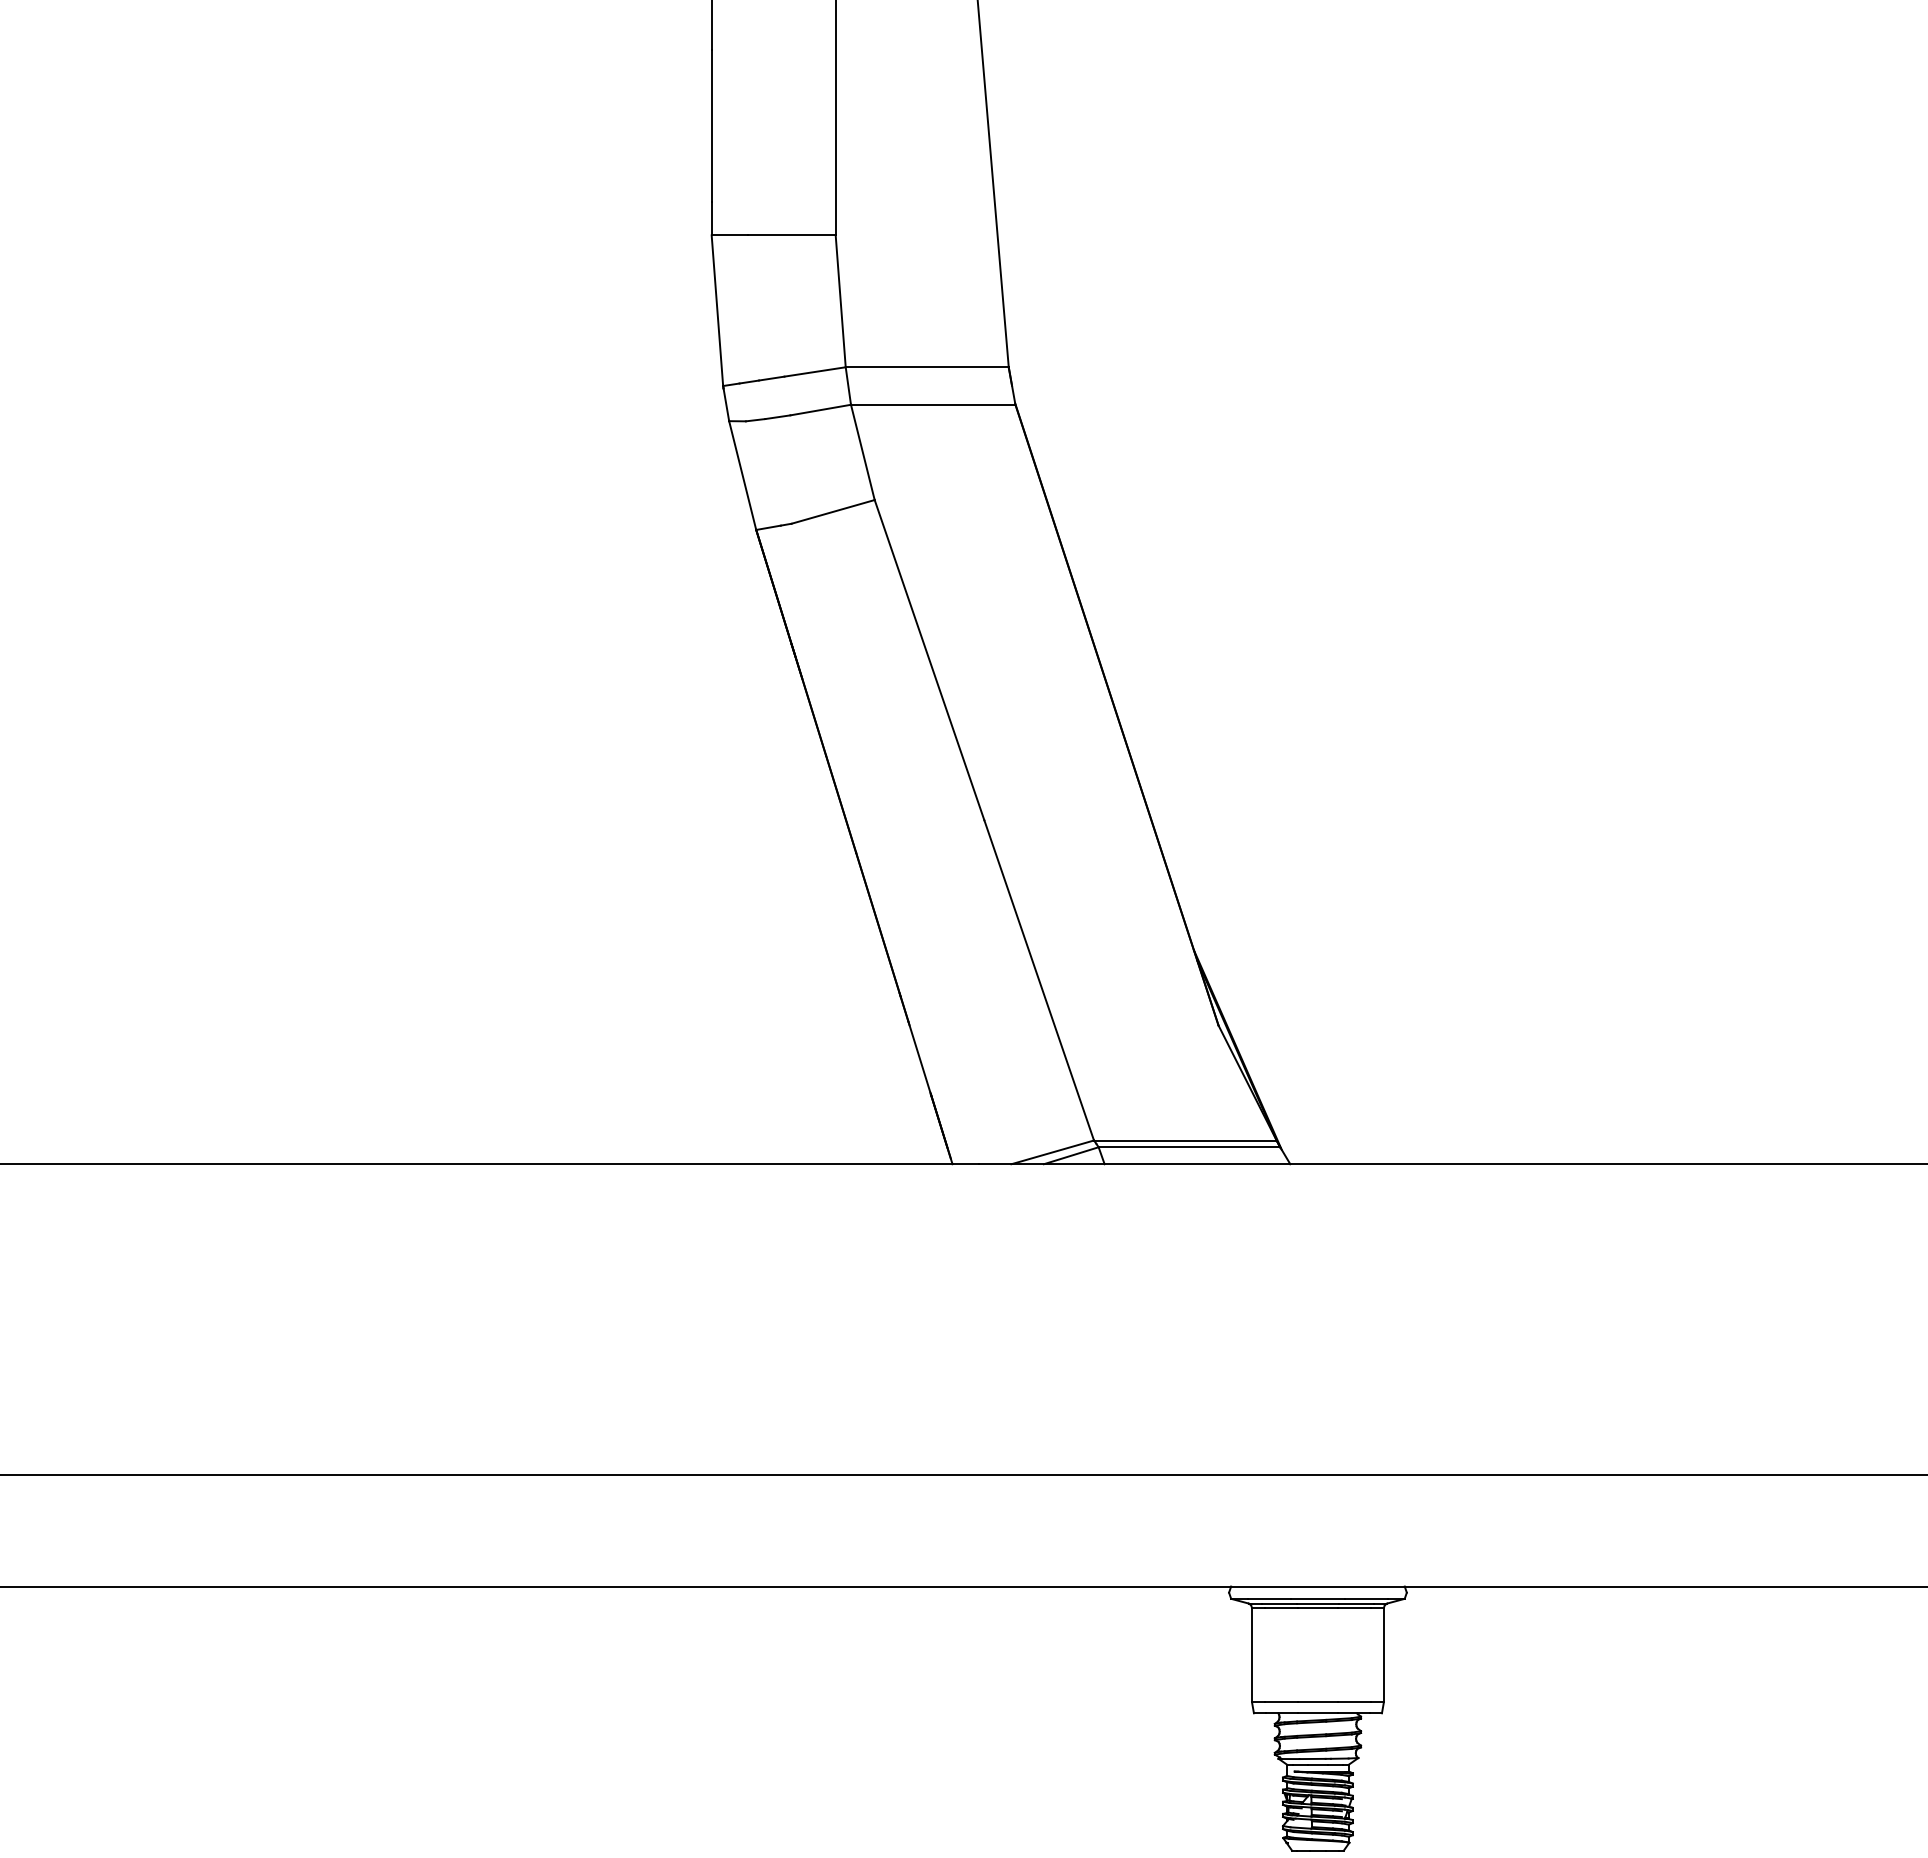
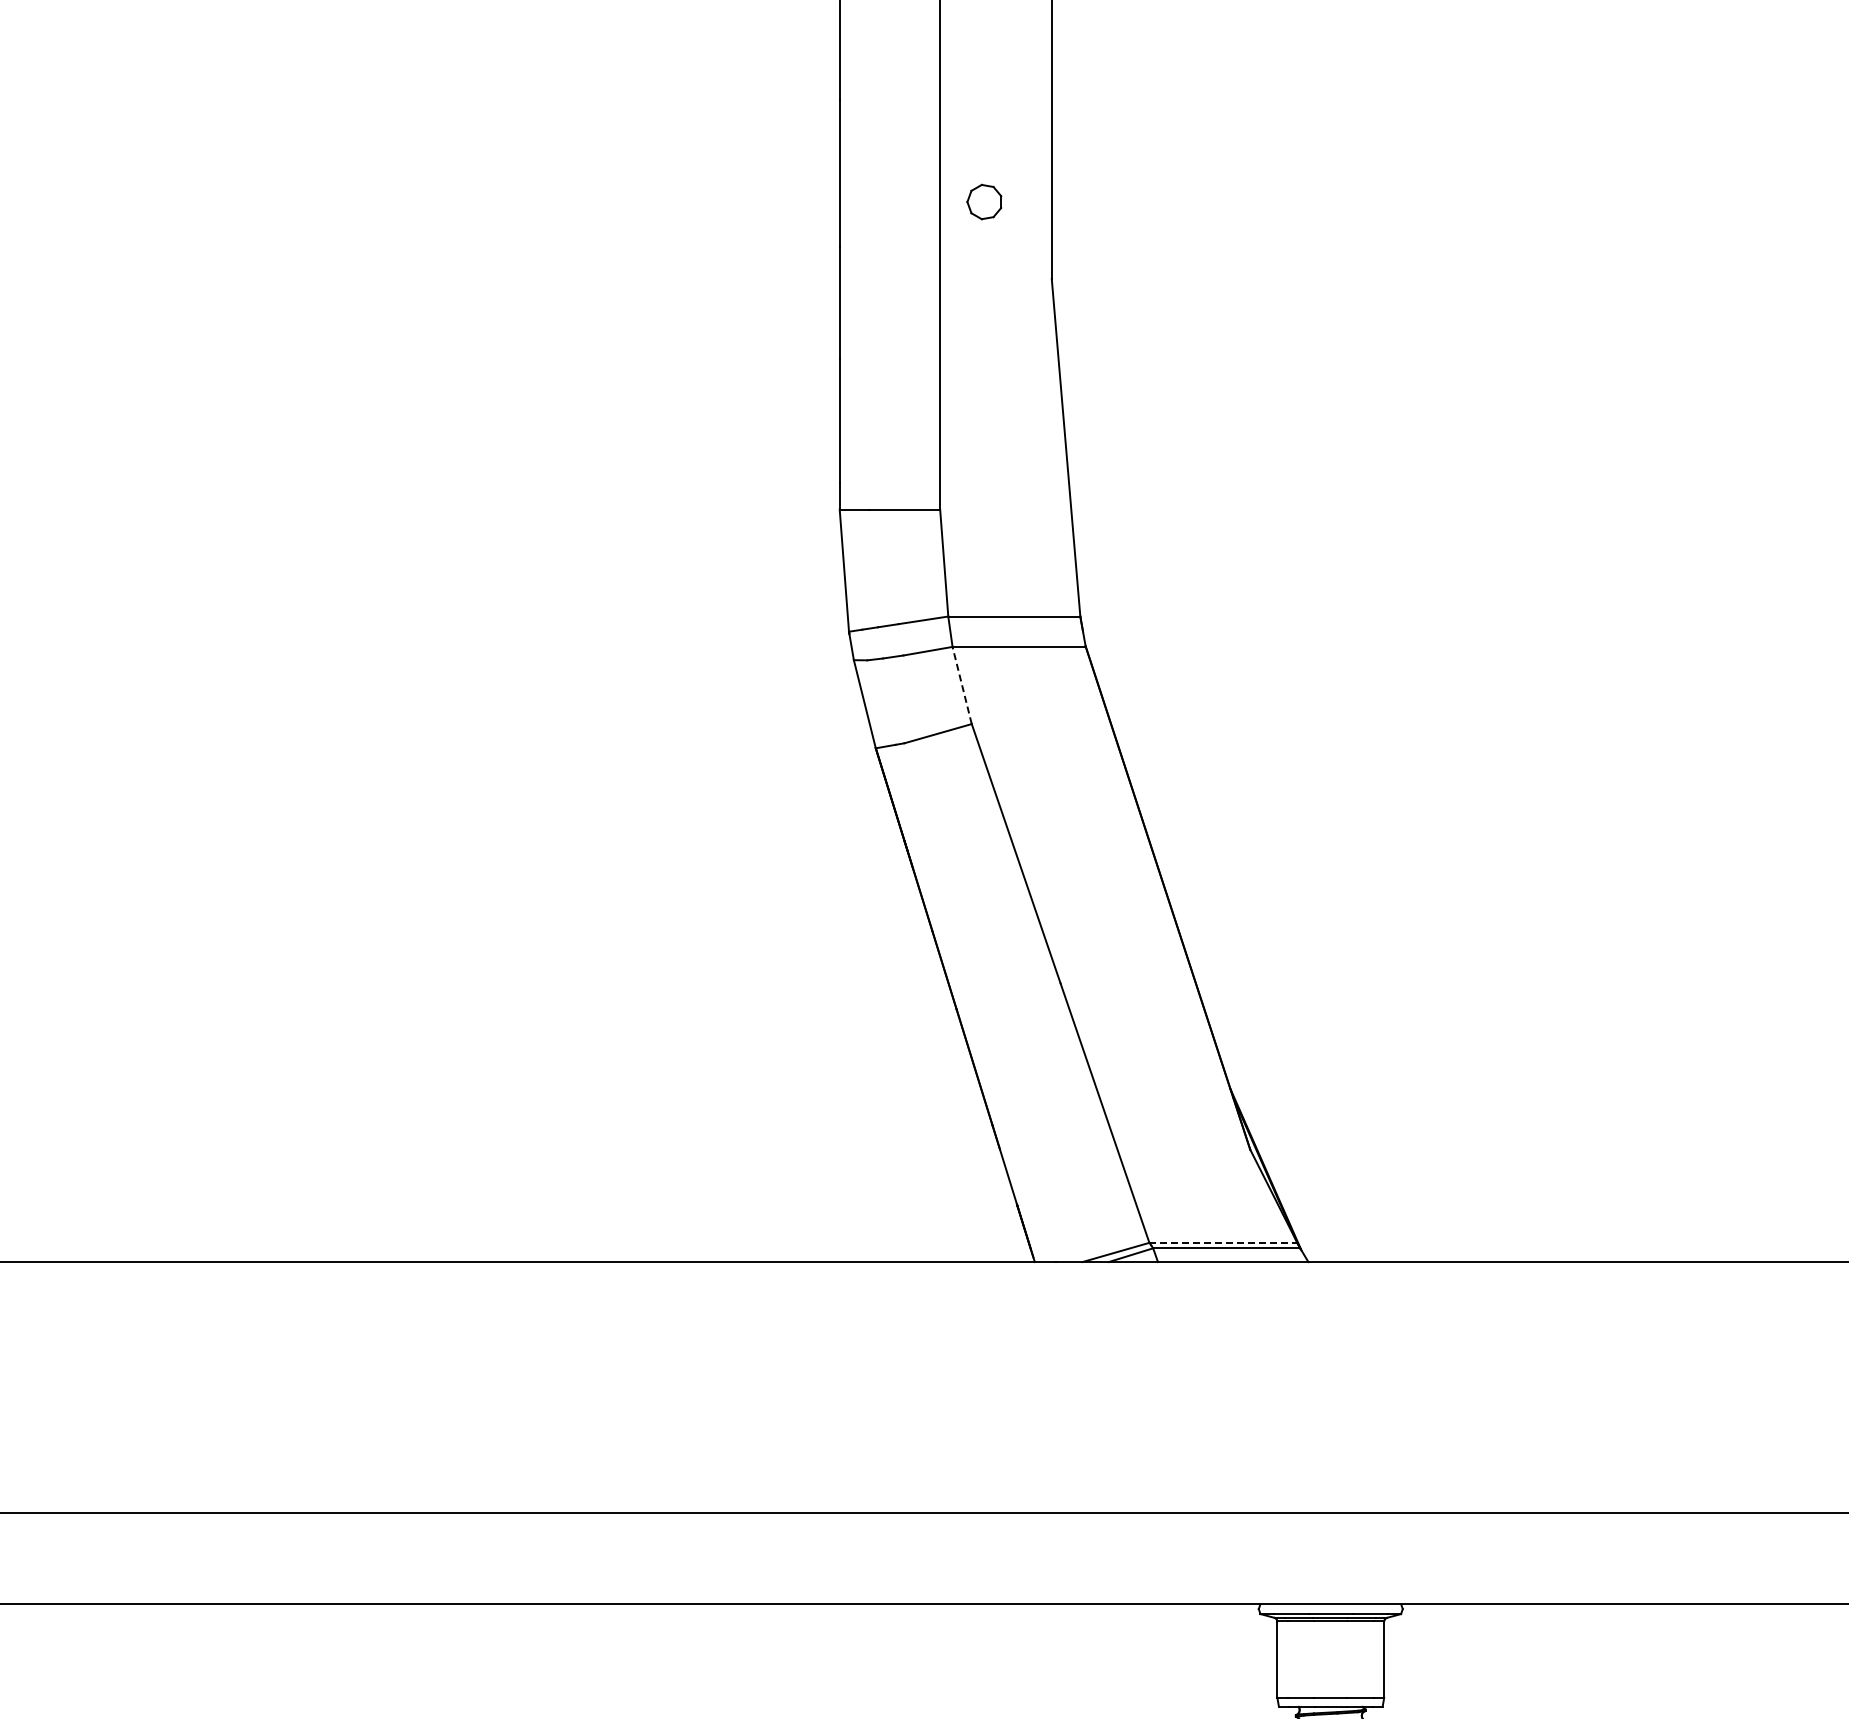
line: (863, 452) -> (962, 685), solid -> dashed
line: (1185, 1140) -> (1223, 1242), solid -> dashed

